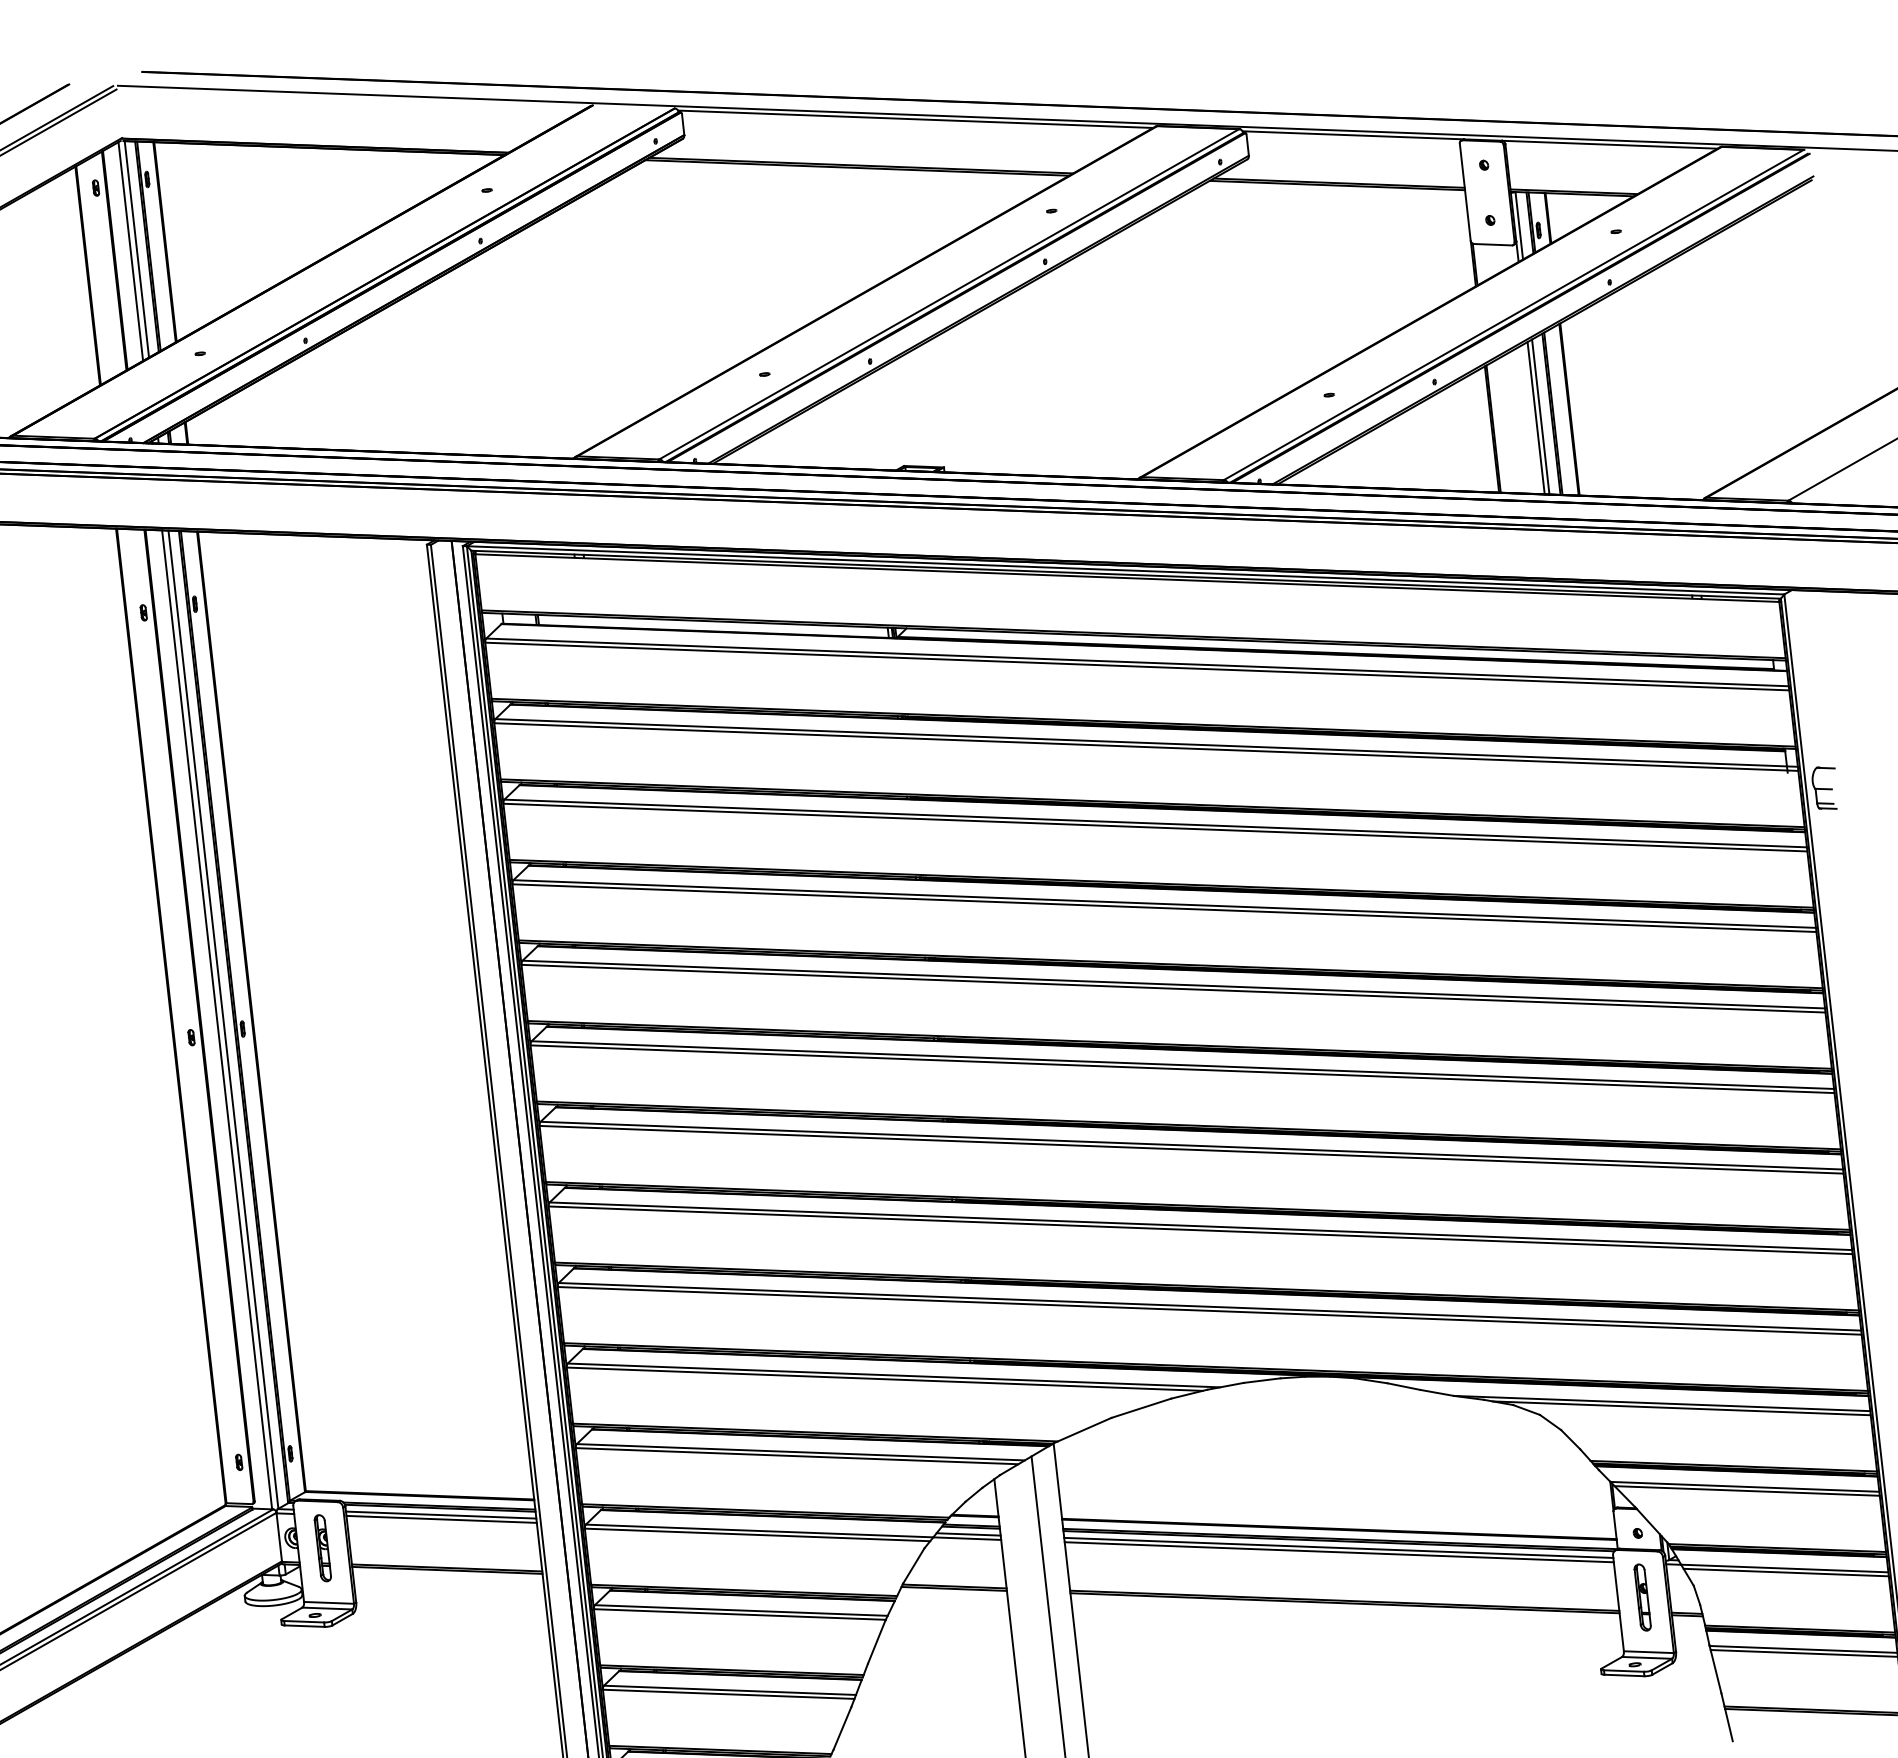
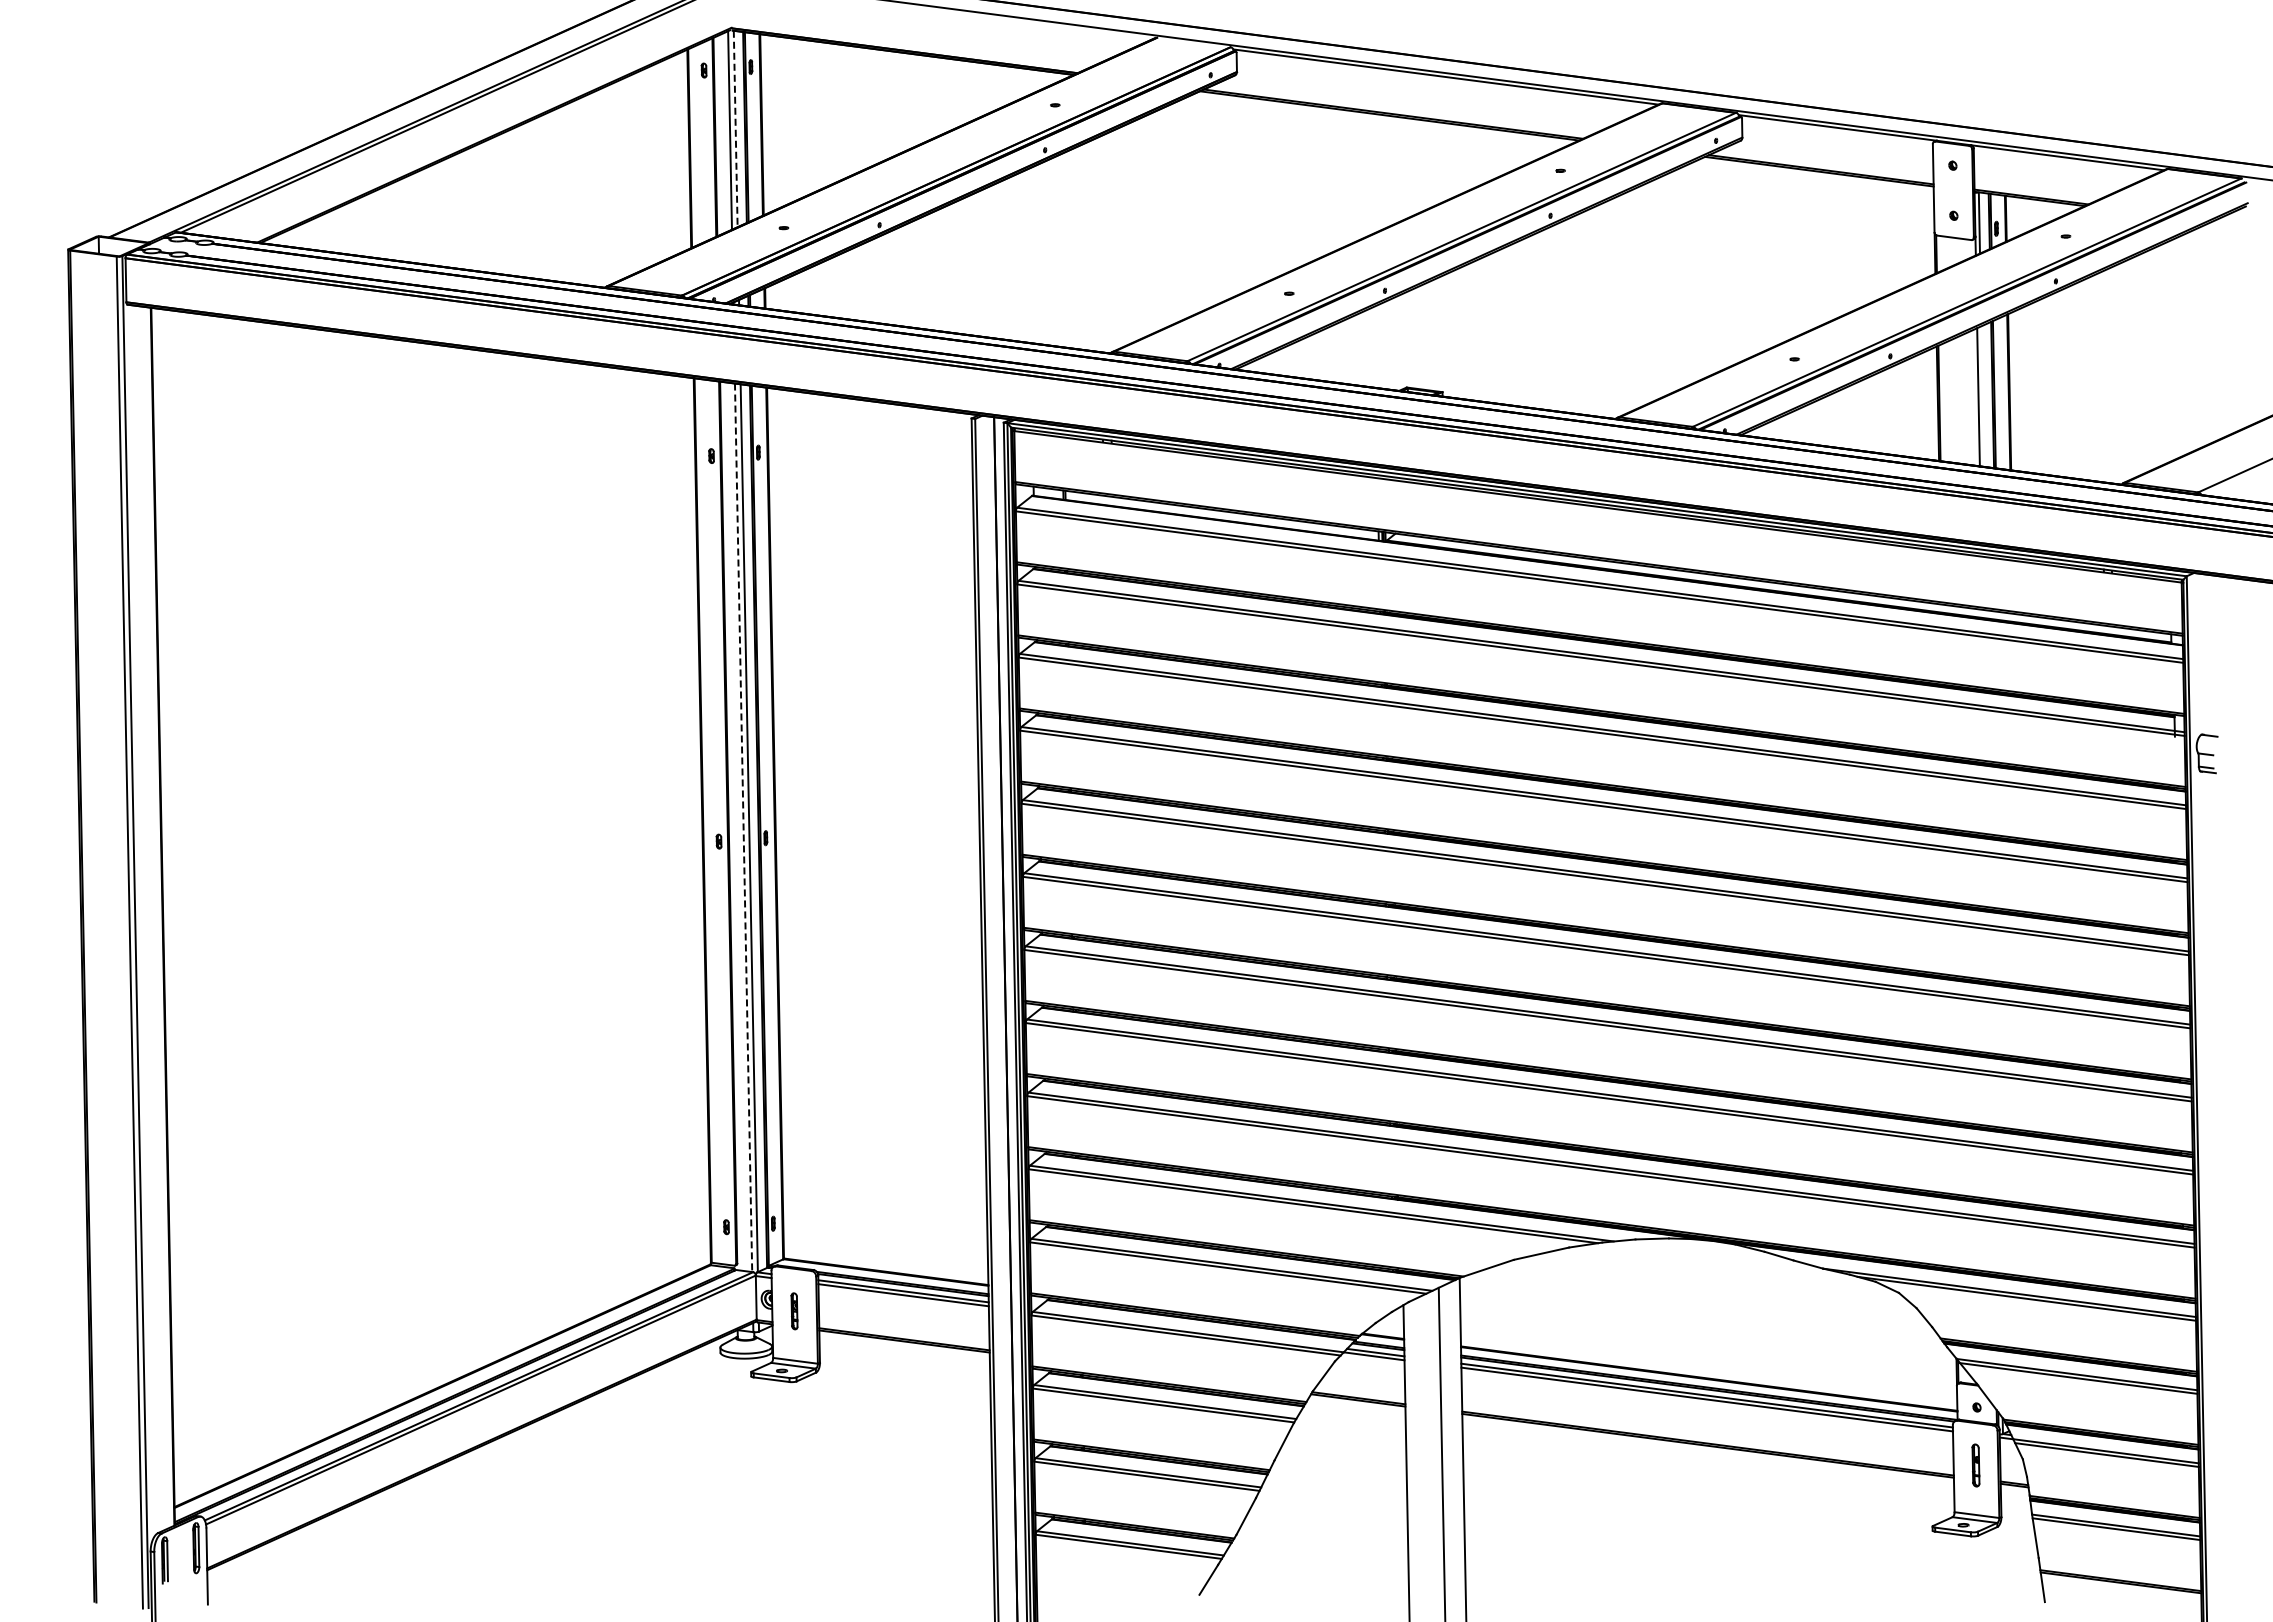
line: (136, 249) -> (735, 129), solid -> dashed
line: (1540, 416) -> (1982, 396), removed
line: (217, 1020) -> (743, 828), solid -> dashed
part: (322, 1548) -> (794, 1311), size x0.6
part: (1642, 1597) -> (1975, 1465), size x0.7

